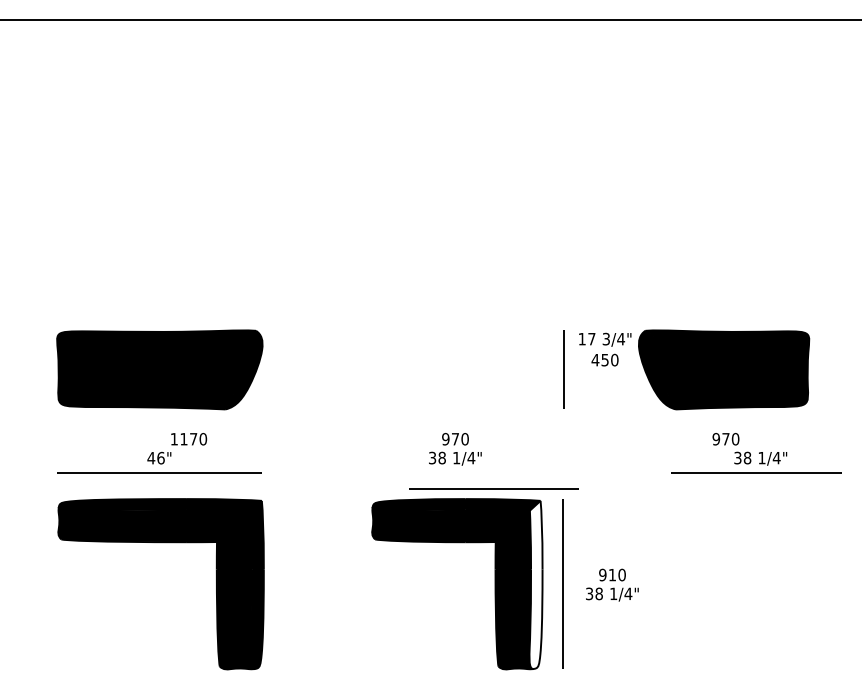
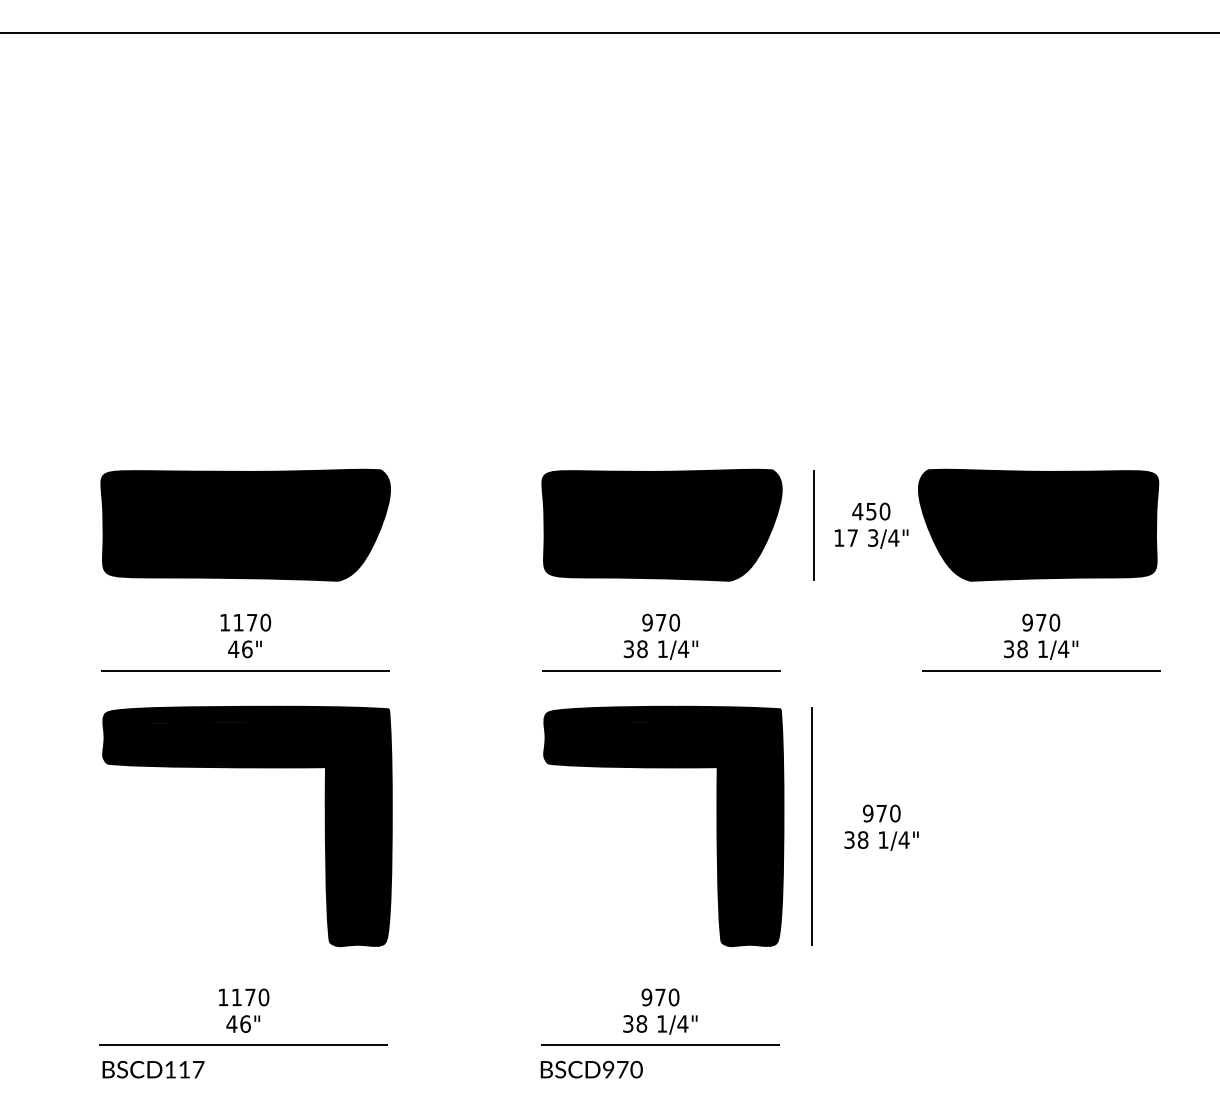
text: (605, 339) -> (871, 538), moved
part: (455, 369) -> (661, 524), added
text: (188, 439) -> (245, 622), moved
text: (761, 458) -> (1041, 649), moved
line: (756, 473) -> (1041, 670), moved
line: (494, 488) -> (661, 670), moved
text: (612, 575) -> (881, 813), 910 -> 970
fill: (536, 584) -> (774, 827), added

